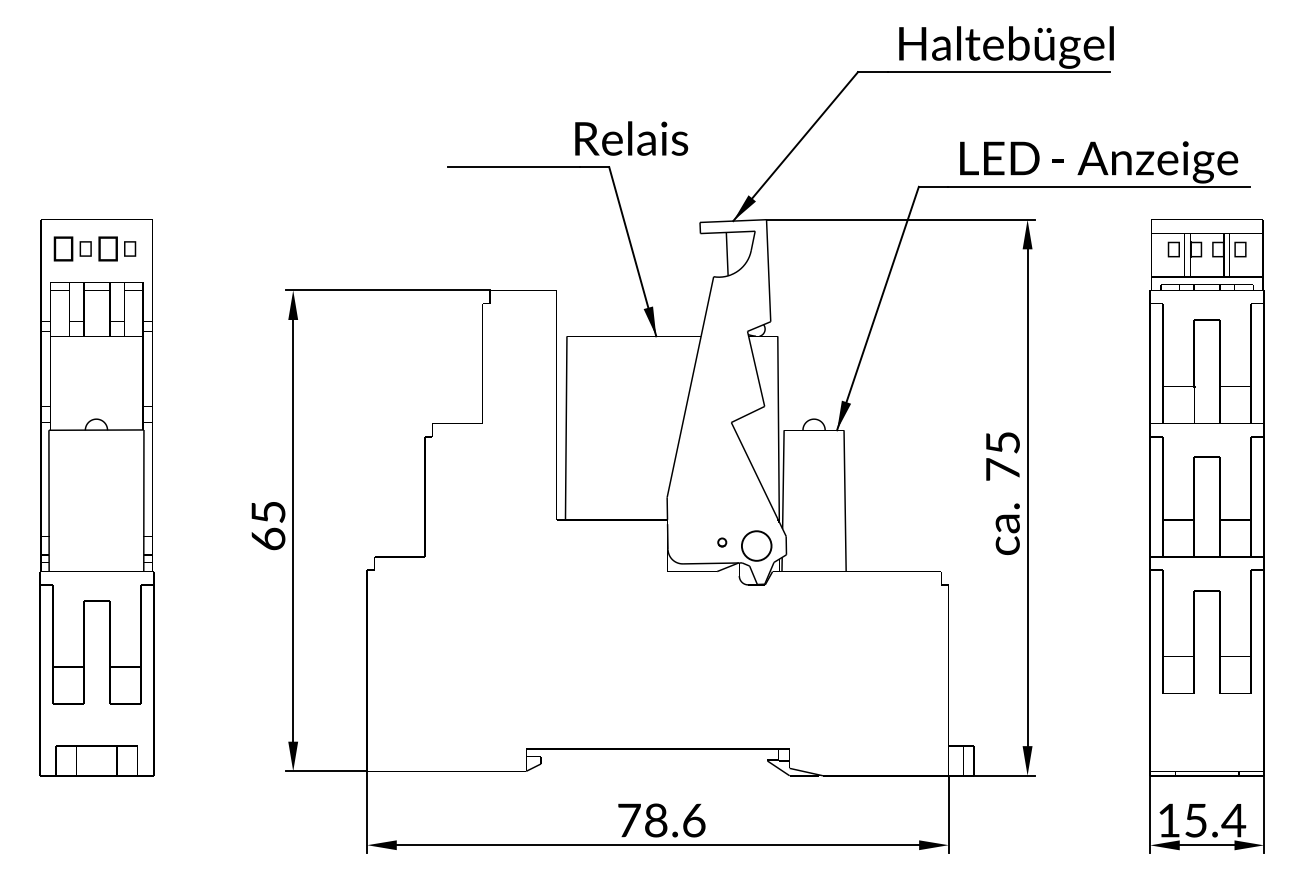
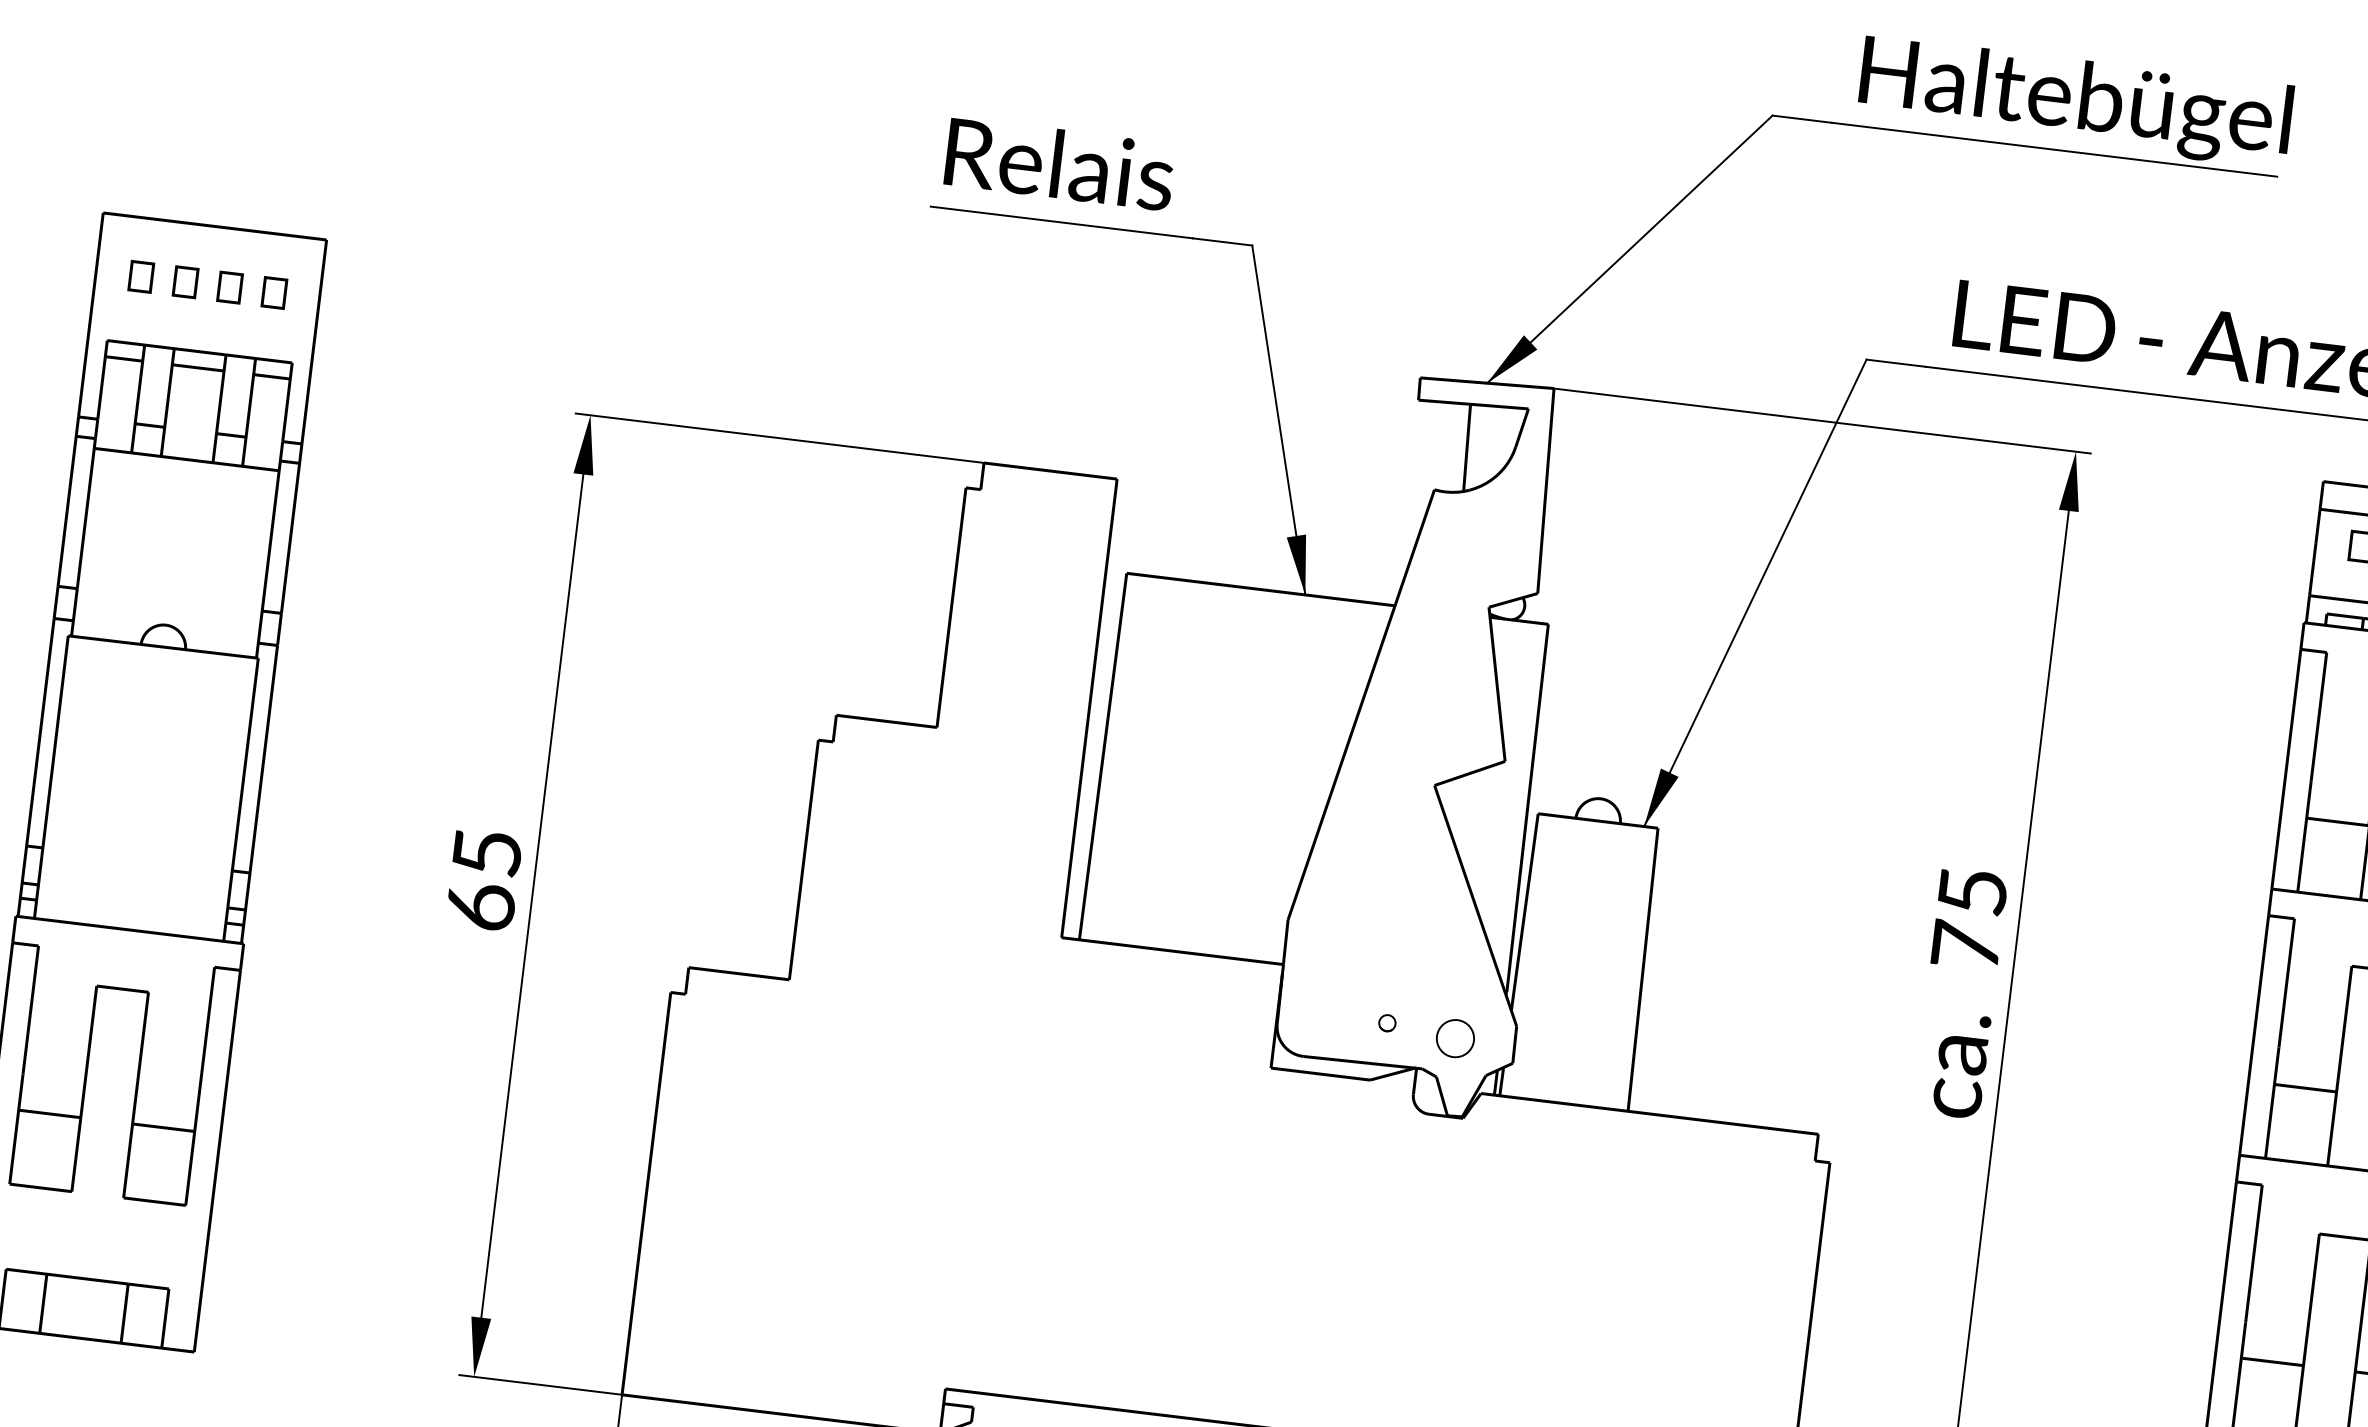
text: (631, 138) -> (1059, 163), moved
part: (63, 248) -> (141, 275), size x0.62
part: (107, 248) -> (229, 286), size x0.62
circle: (756, 545) -> (1455, 1037), size x0.62

